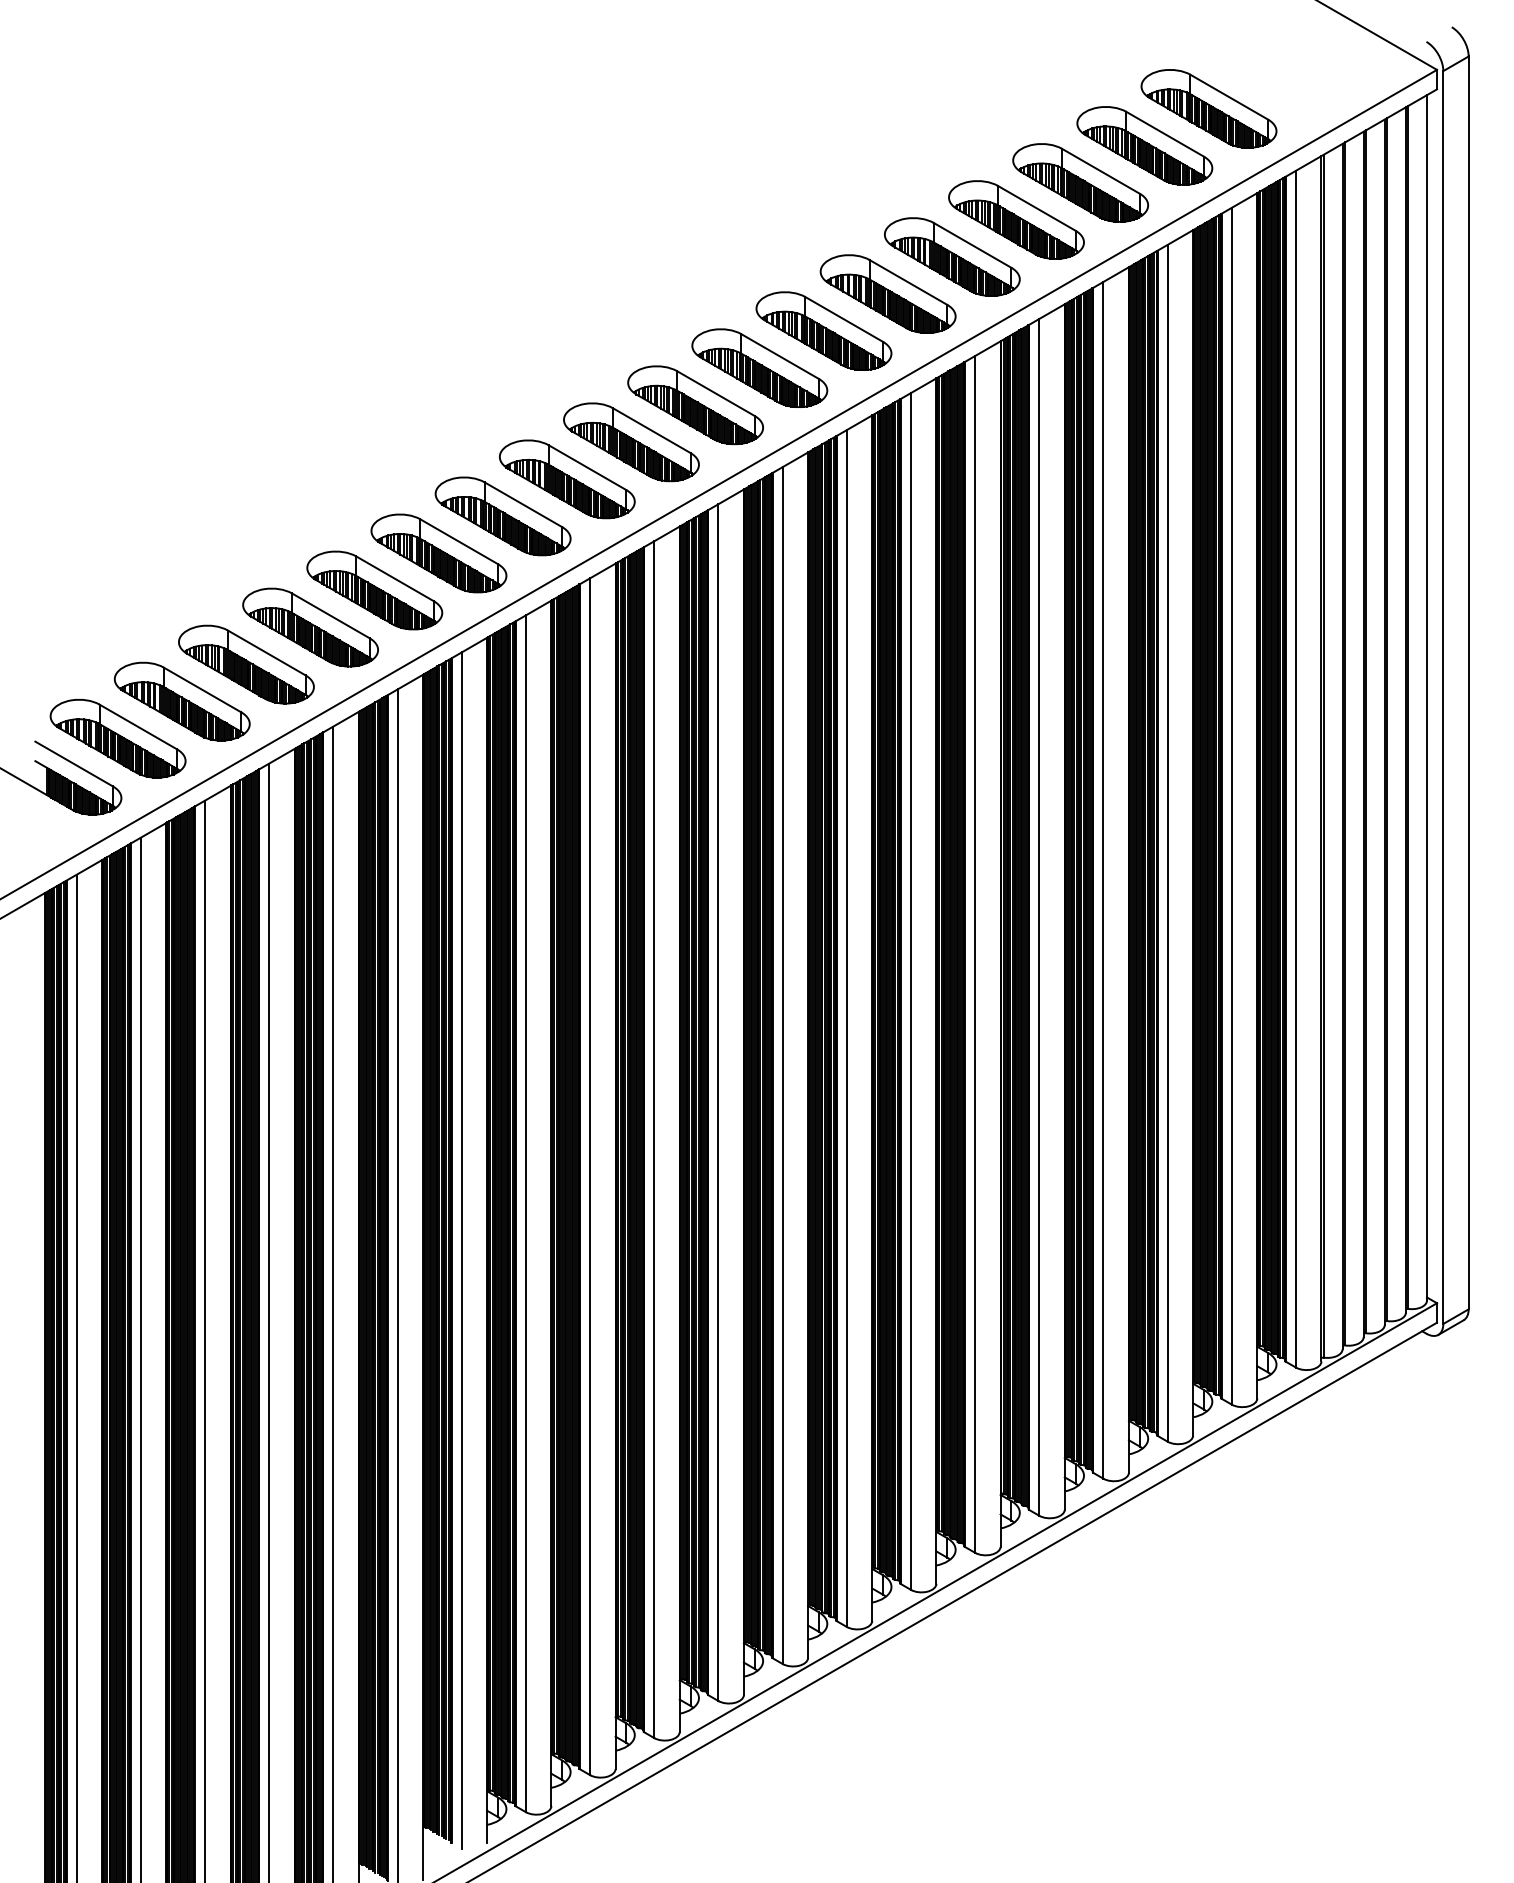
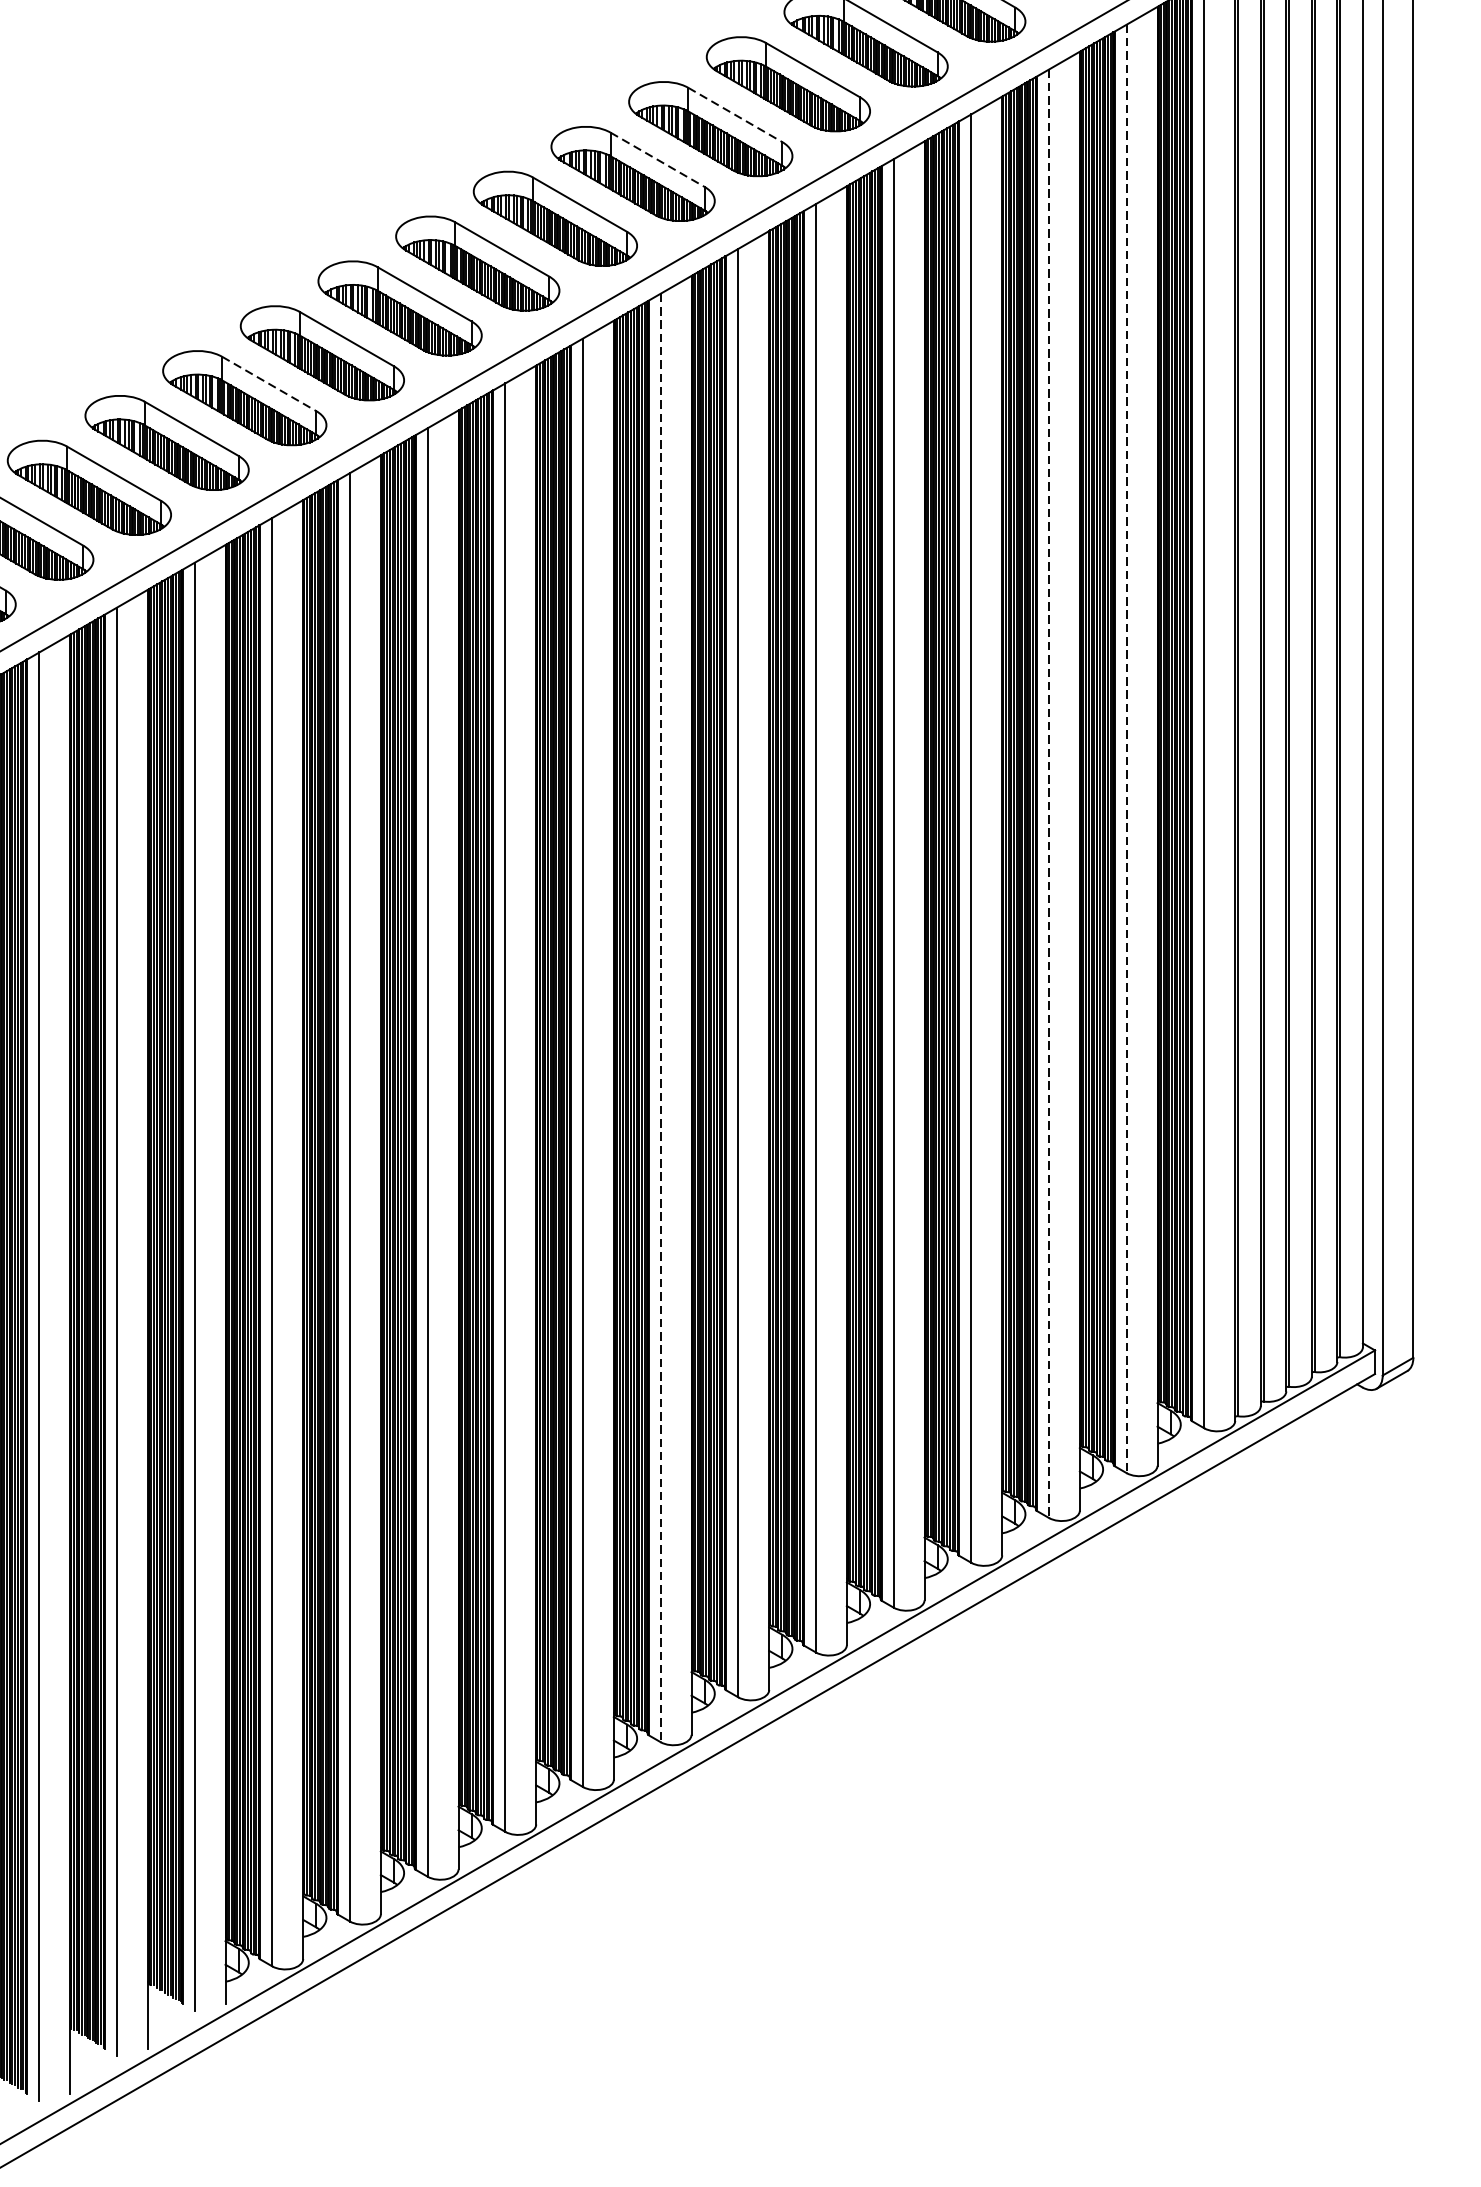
line: (908, 282) -> (735, 115), solid -> dashed
line: (844, 319) -> (657, 159), solid -> dashed
line: (523, 504) -> (269, 383), solid -> dashed
line: (1231, 806) -> (1126, 749), solid -> dashed
line: (1167, 843) -> (1048, 794), solid -> dashed
line: (846, 1029) -> (660, 1019), solid -> dashed

